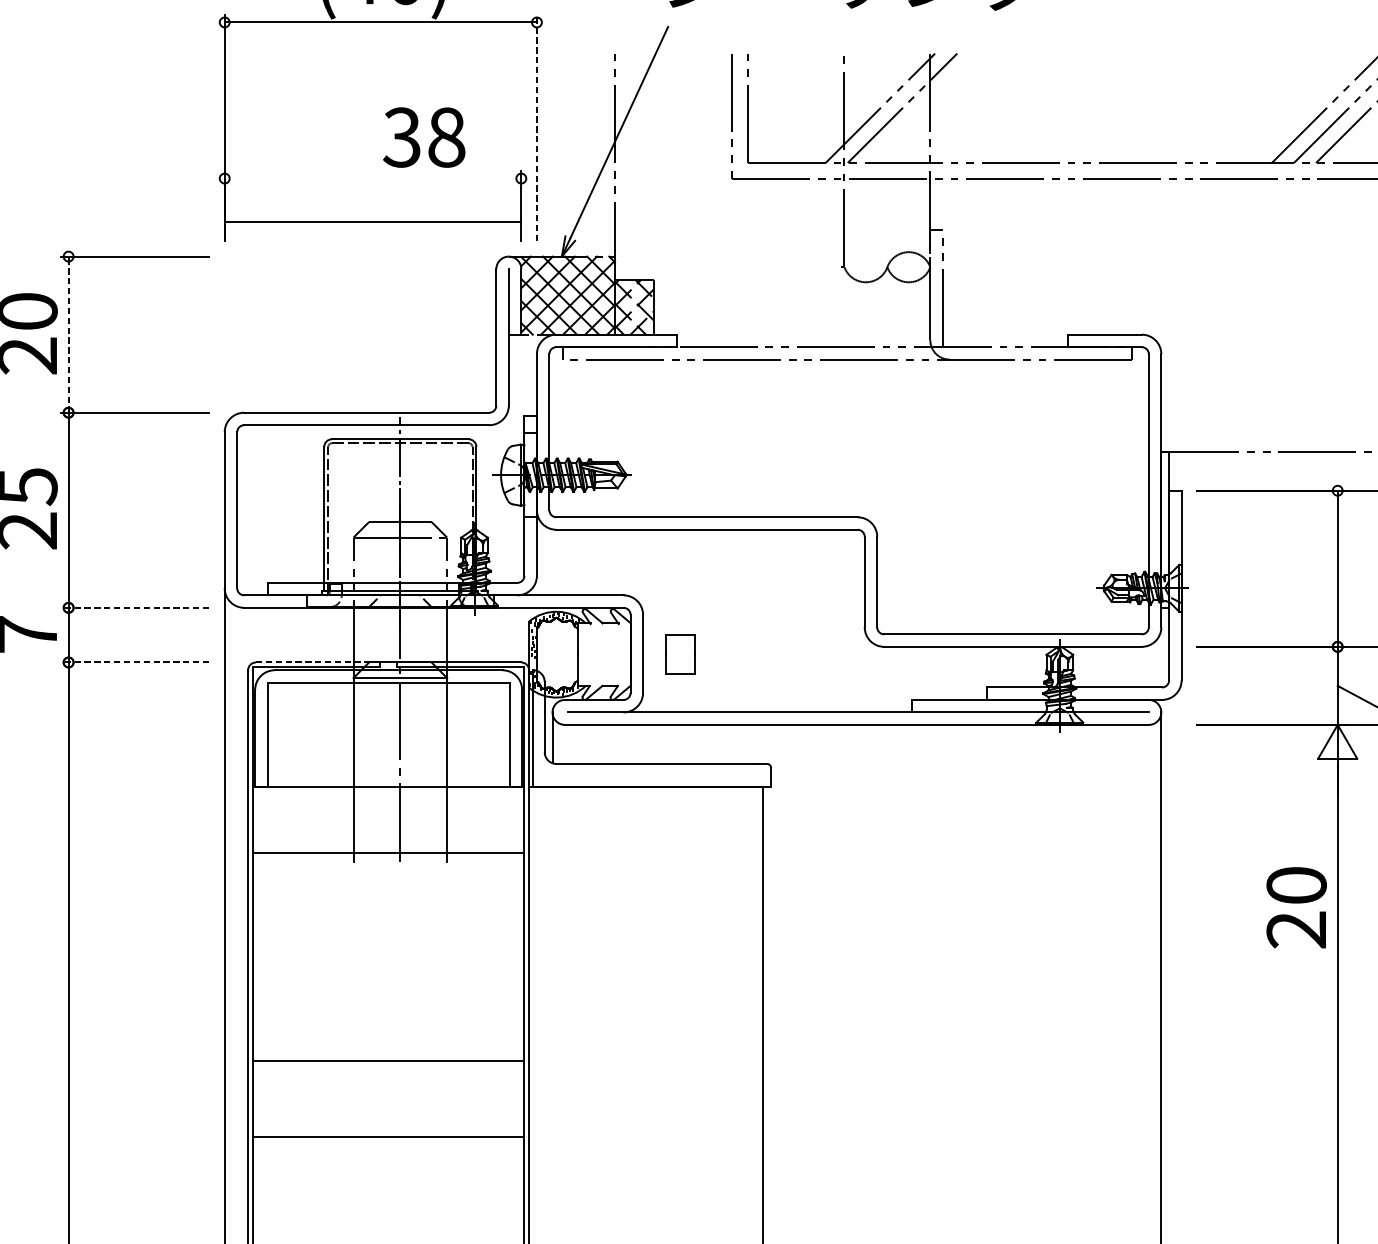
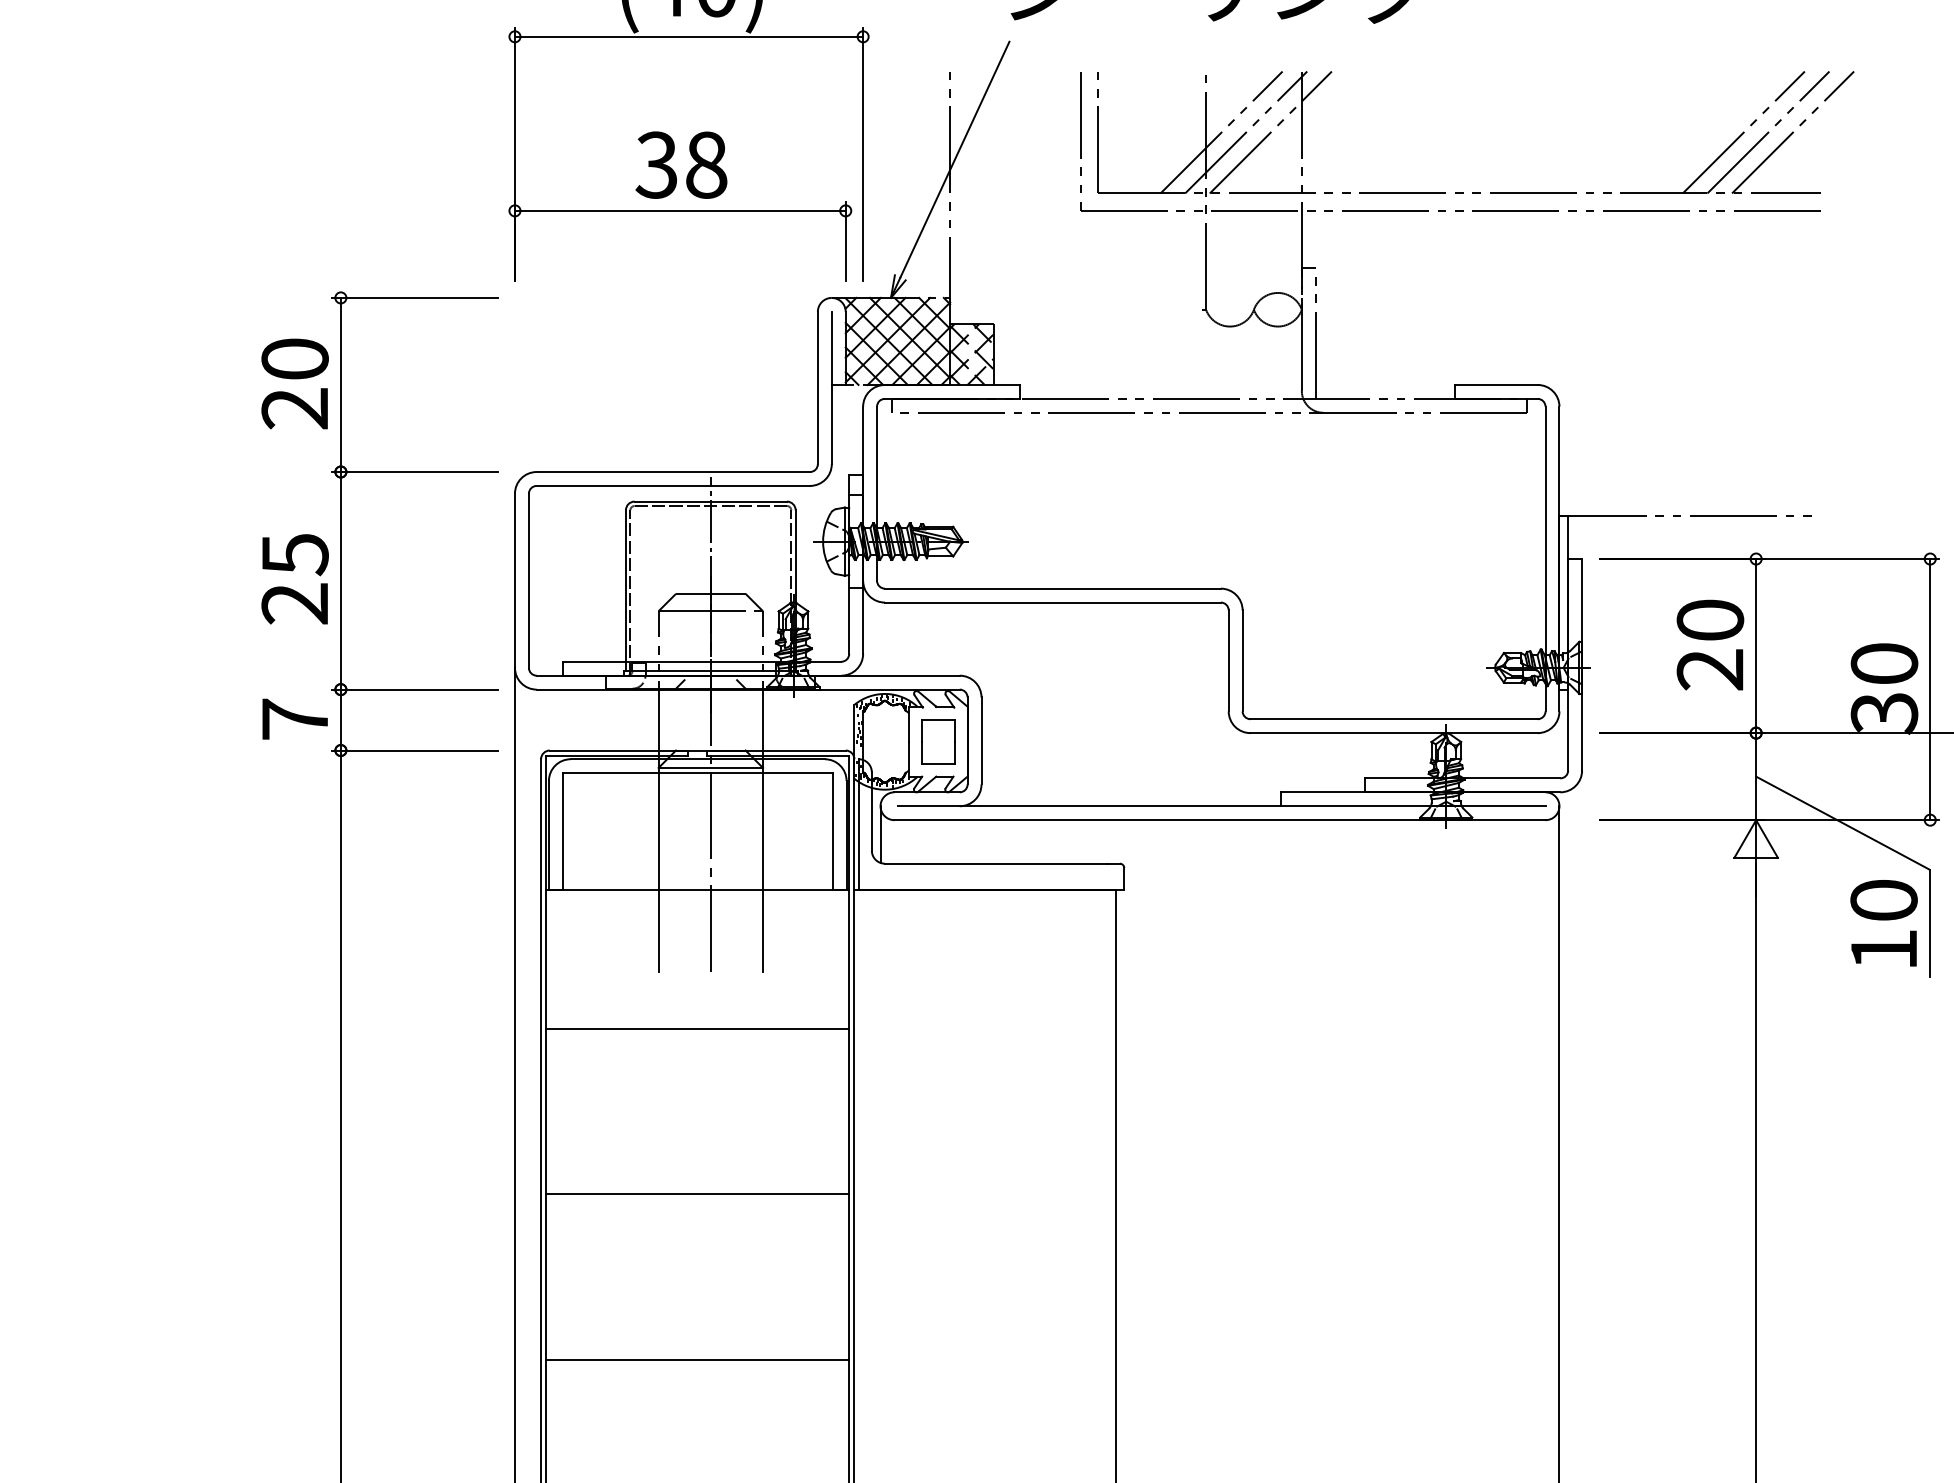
line: (858, 108) -> (1221, 132), added
line: (537, 127) -> (863, 153), dashed -> solid
text: (424, 136) -> (681, 164), moved
line: (372, 221) -> (679, 210), moved
line: (68, 334) -> (340, 384), dashed -> solid
line: (134, 607) -> (414, 689), dashed -> solid
part: (680, 654) -> (938, 741), moved
line: (134, 662) -> (414, 750), dashed -> solid
line: (318, 662) -> (619, 750), dashed -> solid
line: (388, 853) -> (697, 1029), moved
text: (1296, 907) -> (1710, 644), moved
line: (388, 1136) -> (697, 1359), moved

